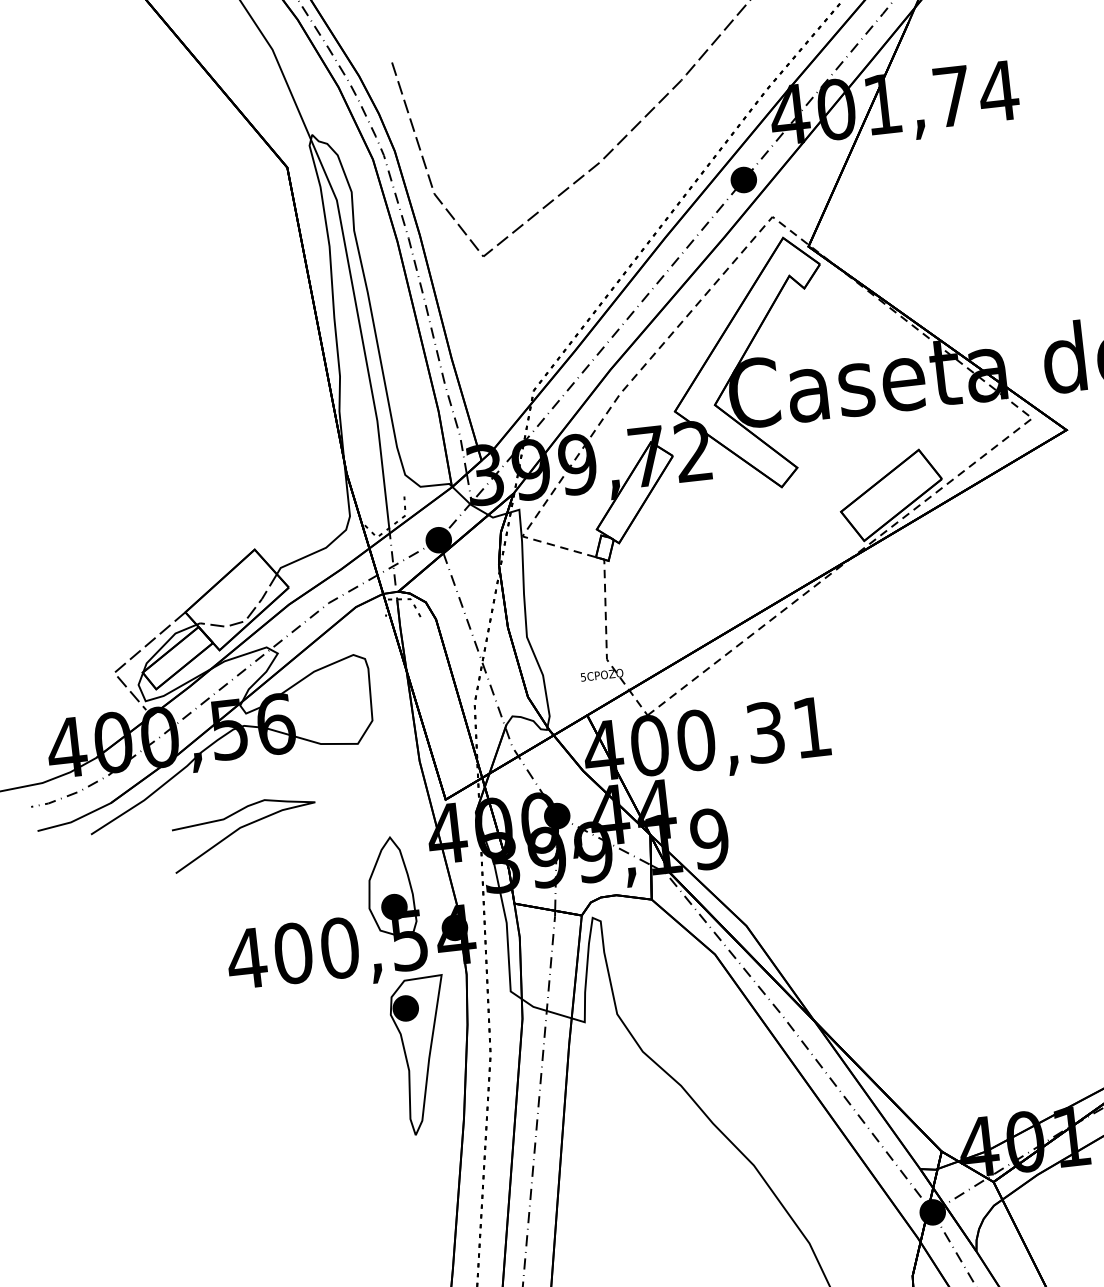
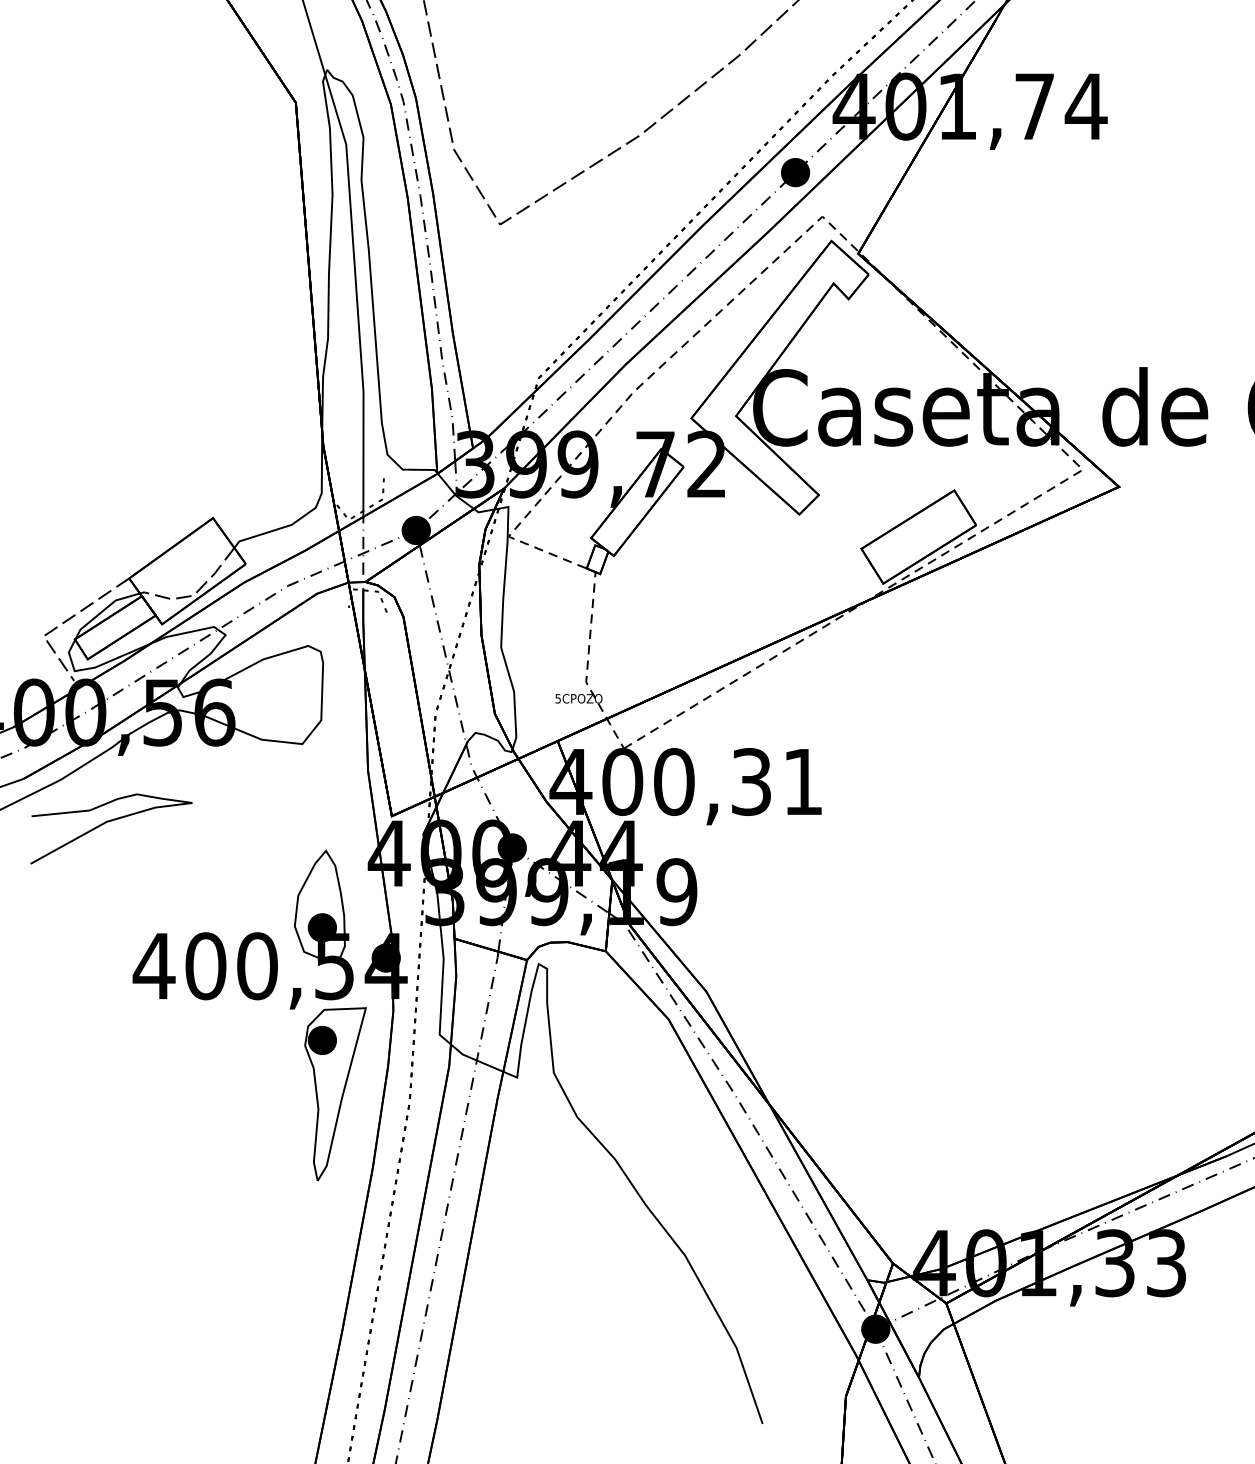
curve: (241, 828) -> (108, 822), moved

